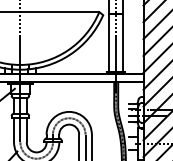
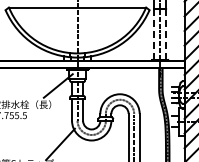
line: (108, 44) -> (154, 35), solid -> dashed
line: (122, 44) -> (166, 35), solid -> dashed

